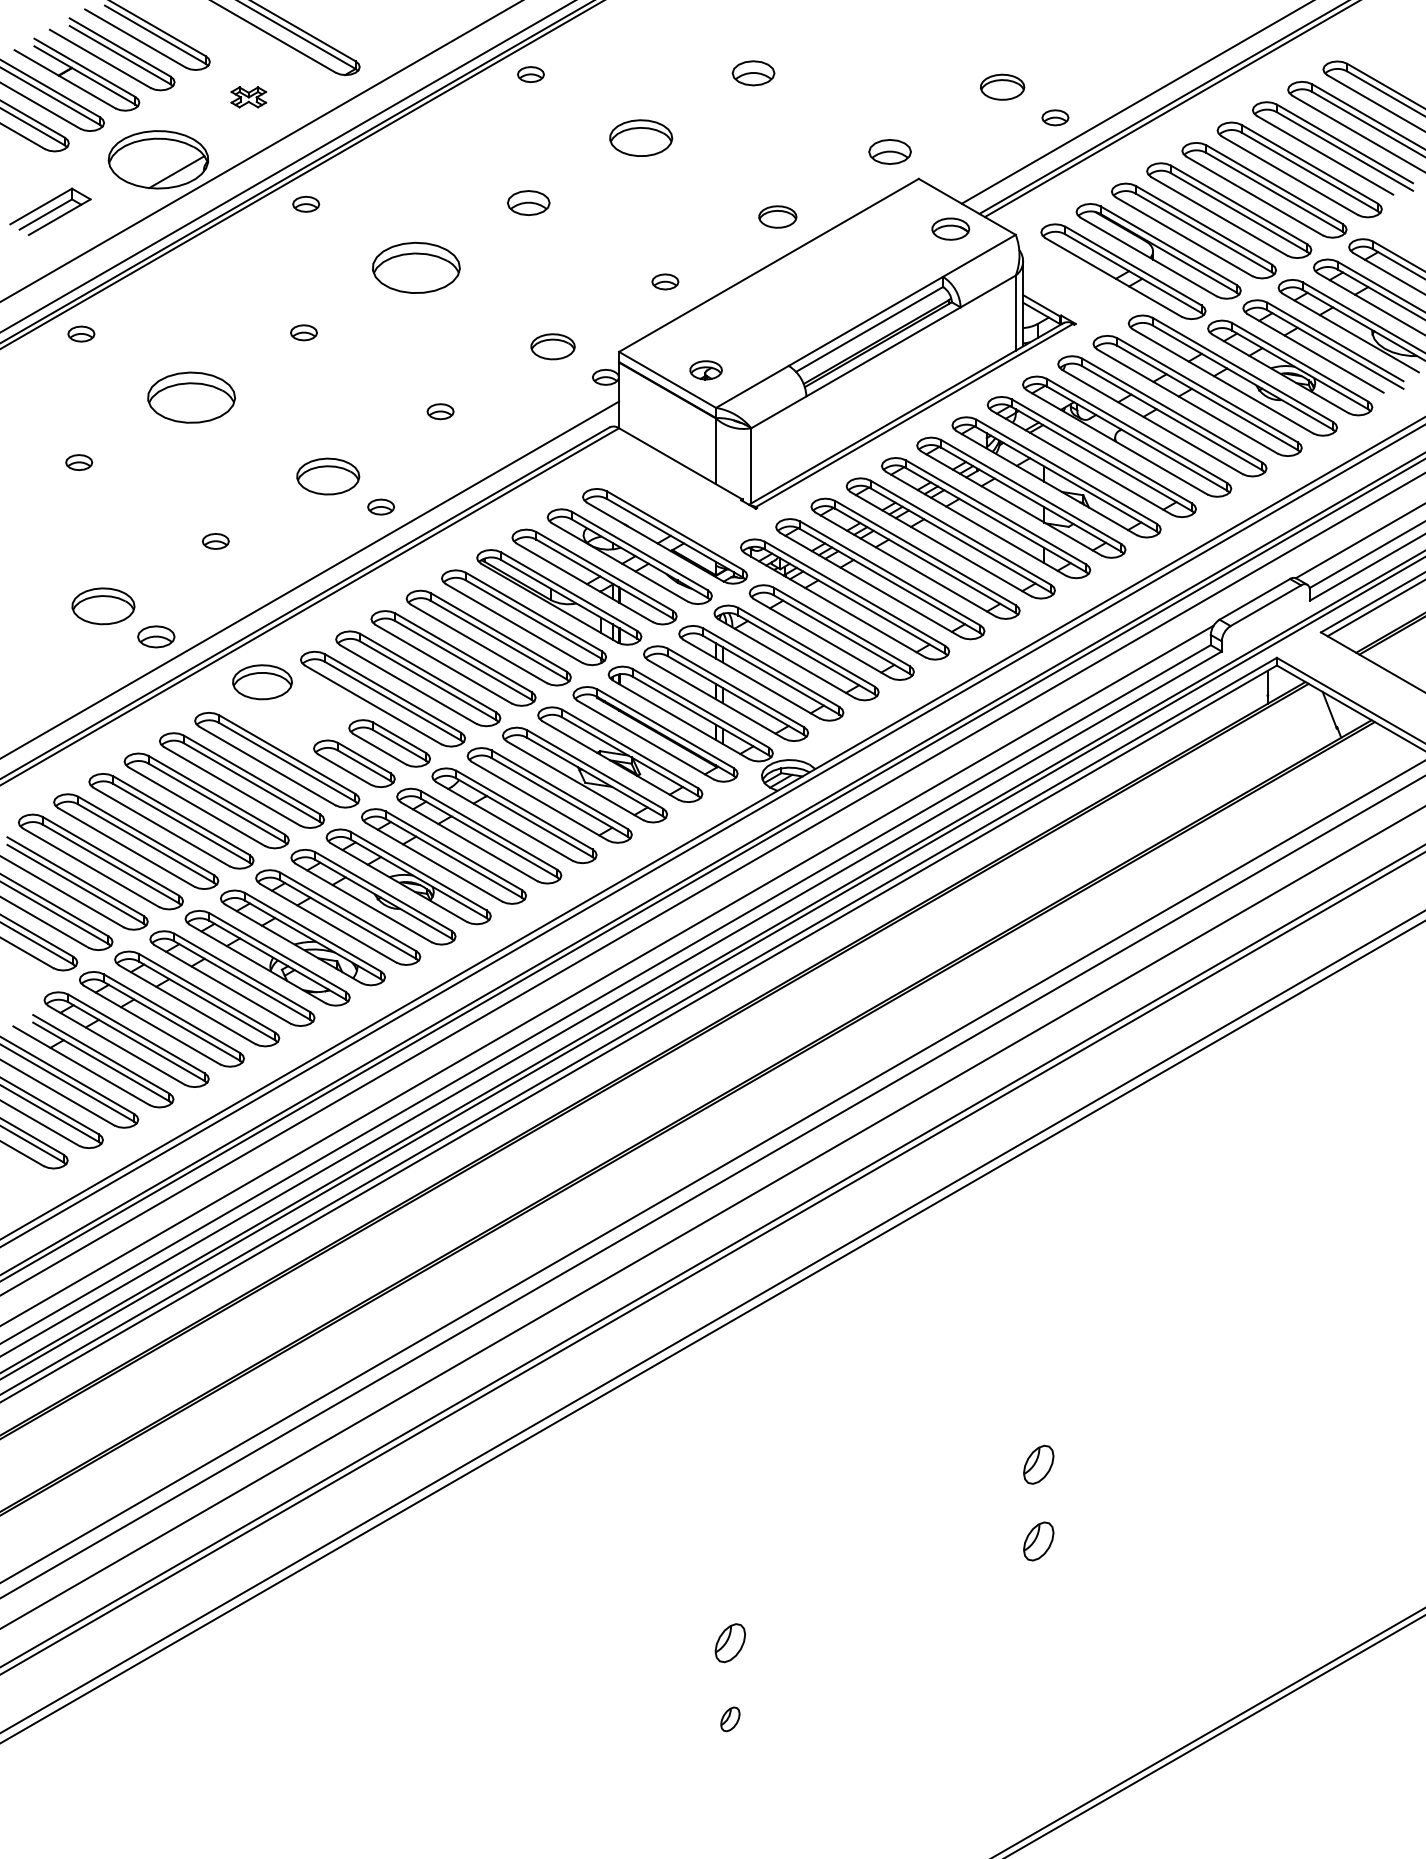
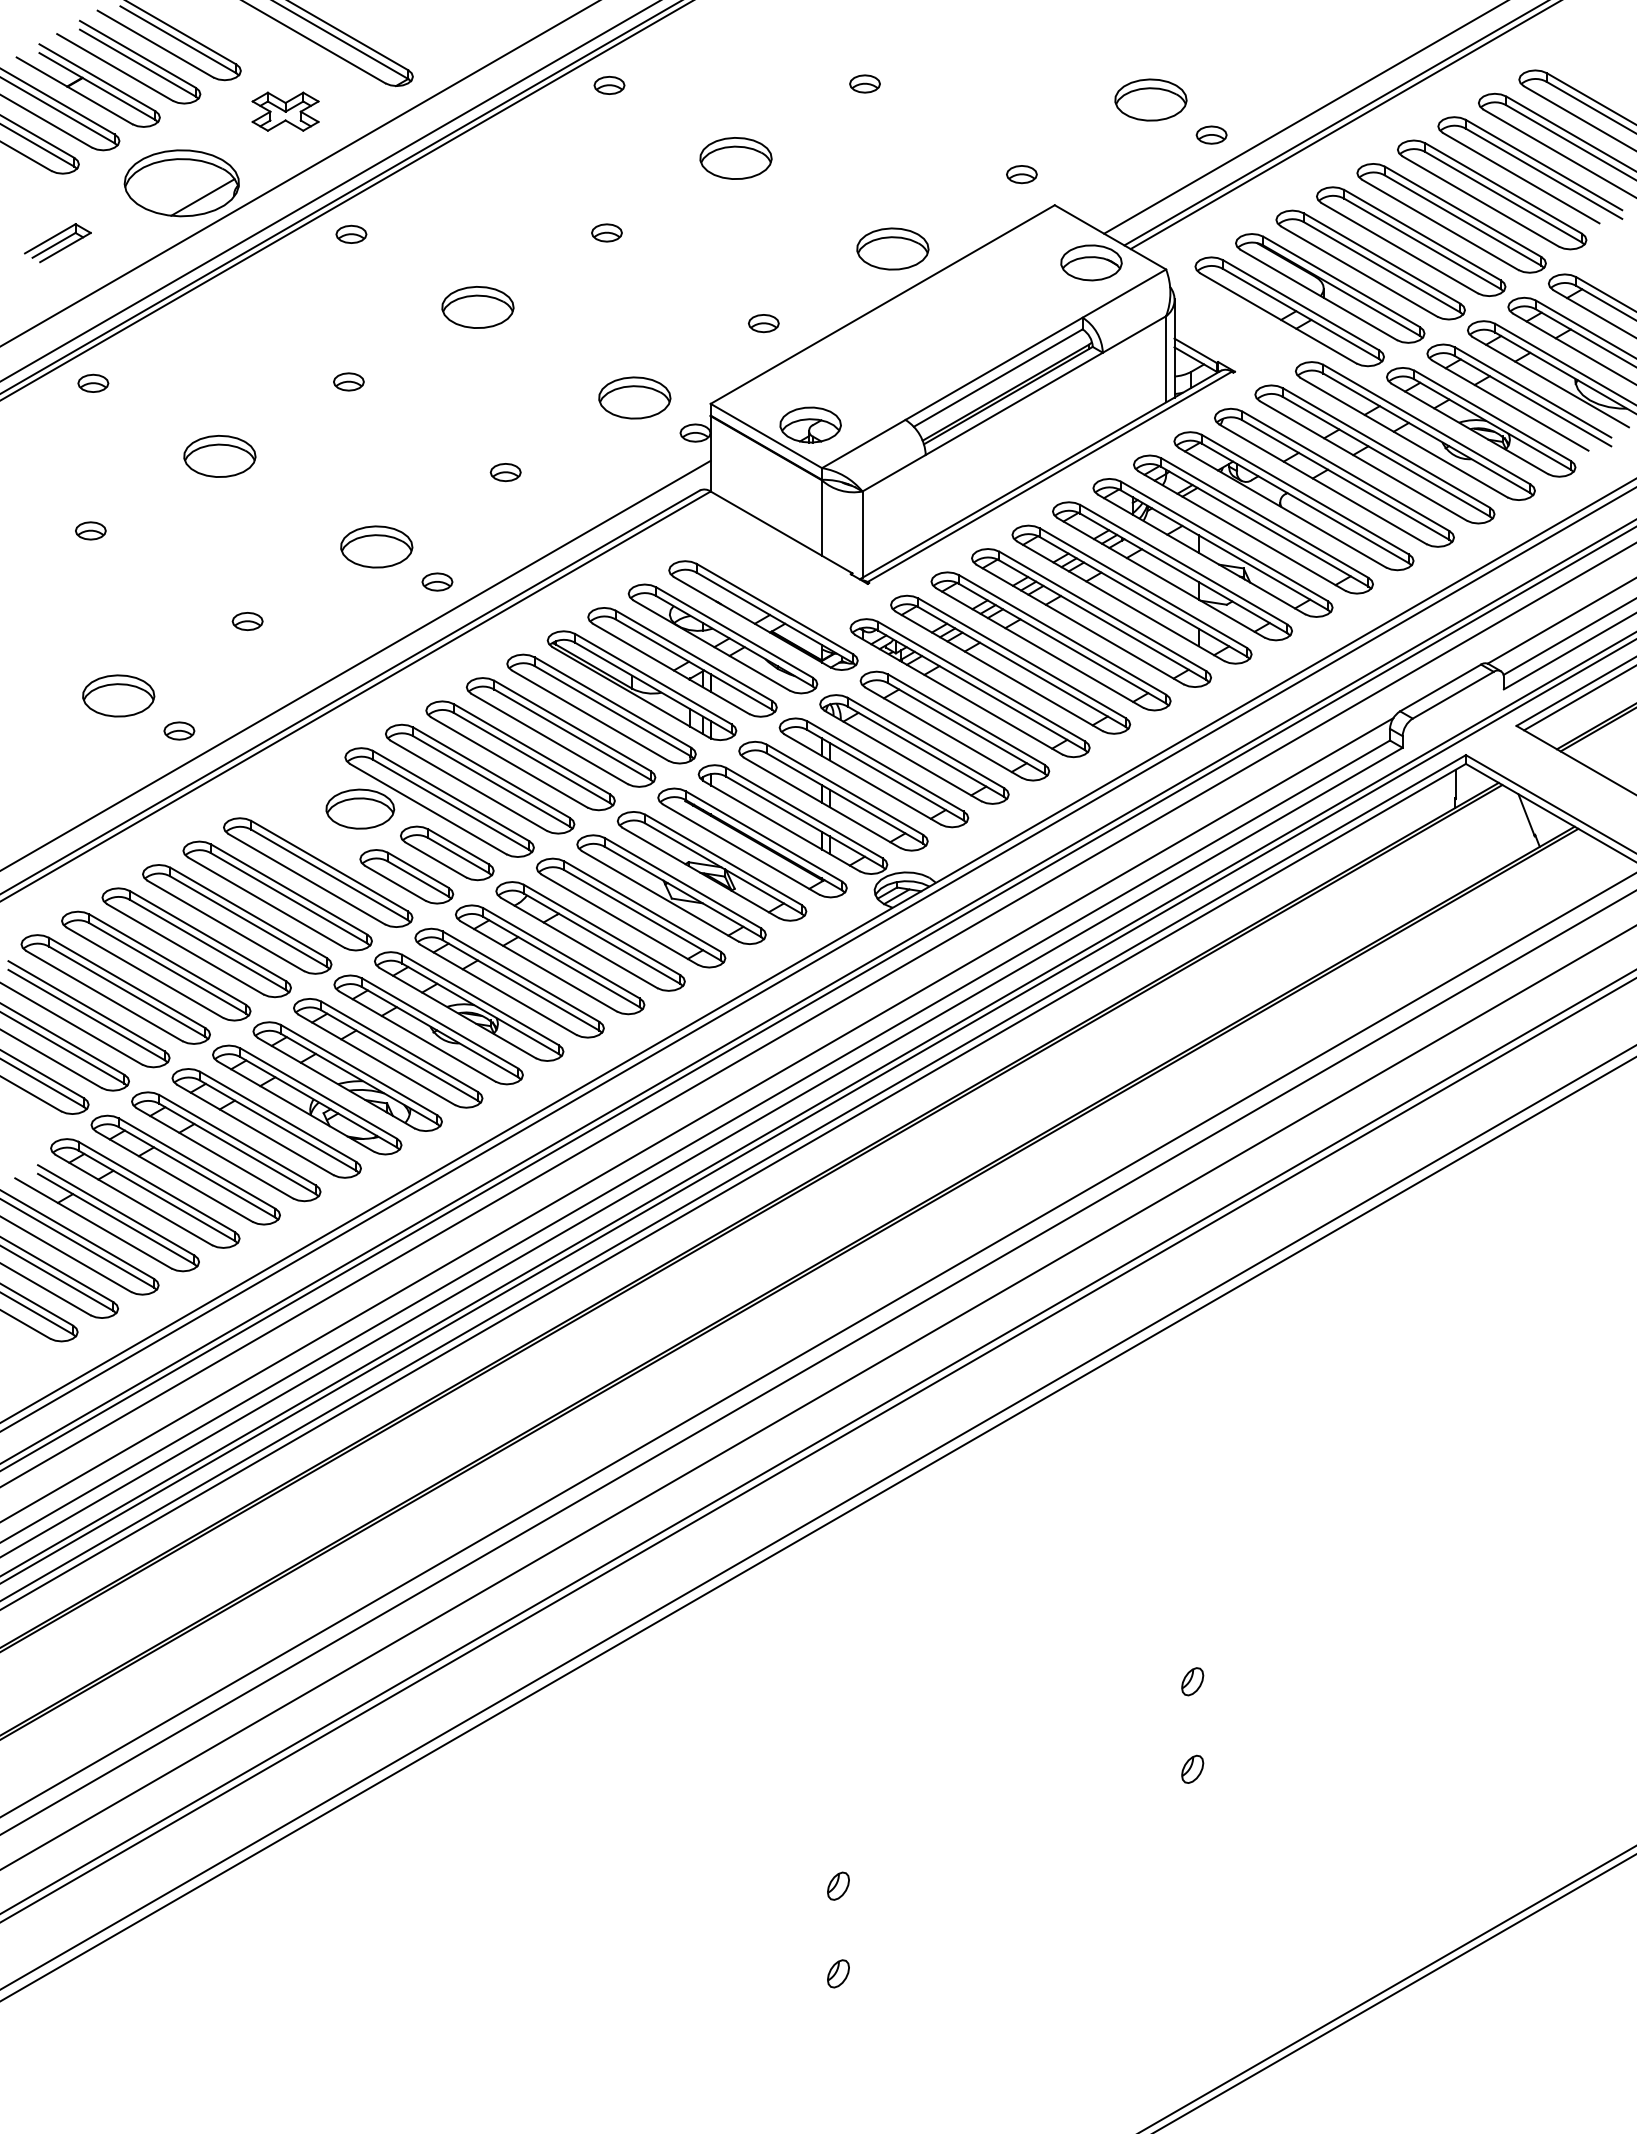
part: (753, 72) -> (864, 83), size x0.62
part: (1002, 86) -> (1150, 99), size x1.43
part: (248, 97) -> (285, 111), size x1.67
part: (889, 152) -> (1021, 174), size x0.62
part: (528, 202) -> (606, 232), size x0.62
part: (50, 212) -> (57, 243), size x0.71
part: (777, 216) -> (892, 248), size x1.67
part: (950, 228) -> (1091, 262), size x1.43
part: (415, 267) -> (477, 307), size x0.71
part: (552, 346) -> (634, 397), size x1.43
part: (706, 369) -> (810, 424), size x1.67
part: (191, 397) -> (219, 456), size x0.71
part: (156, 636) -> (179, 730), size x0.71
part: (262, 681) -> (360, 808), moved
part: (1038, 1464) -> (1192, 1681), size x0.62
part: (1038, 1540) -> (1192, 1768), size x0.62
part: (730, 1642) -> (838, 1885), size x0.62

